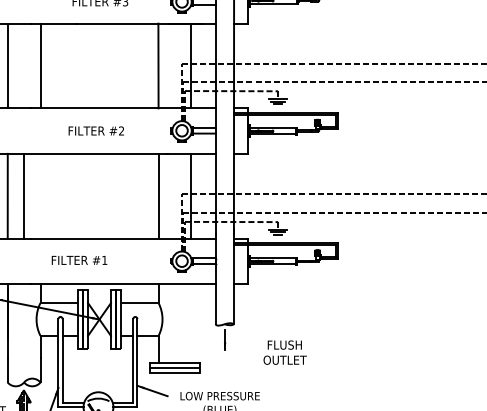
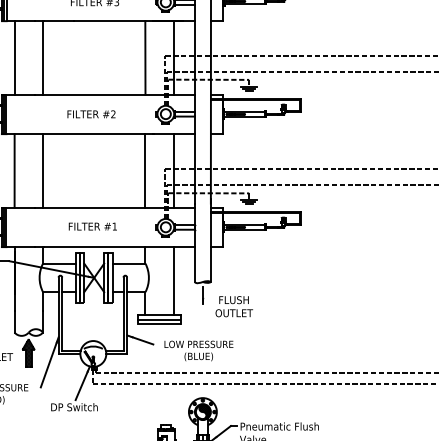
line: (24, 195) -> (43, 170), moved
text: (79, 260) -> (92, 226), moved
line: (190, 323) -> (173, 281), added
text: (284, 352) -> (233, 306), moved

